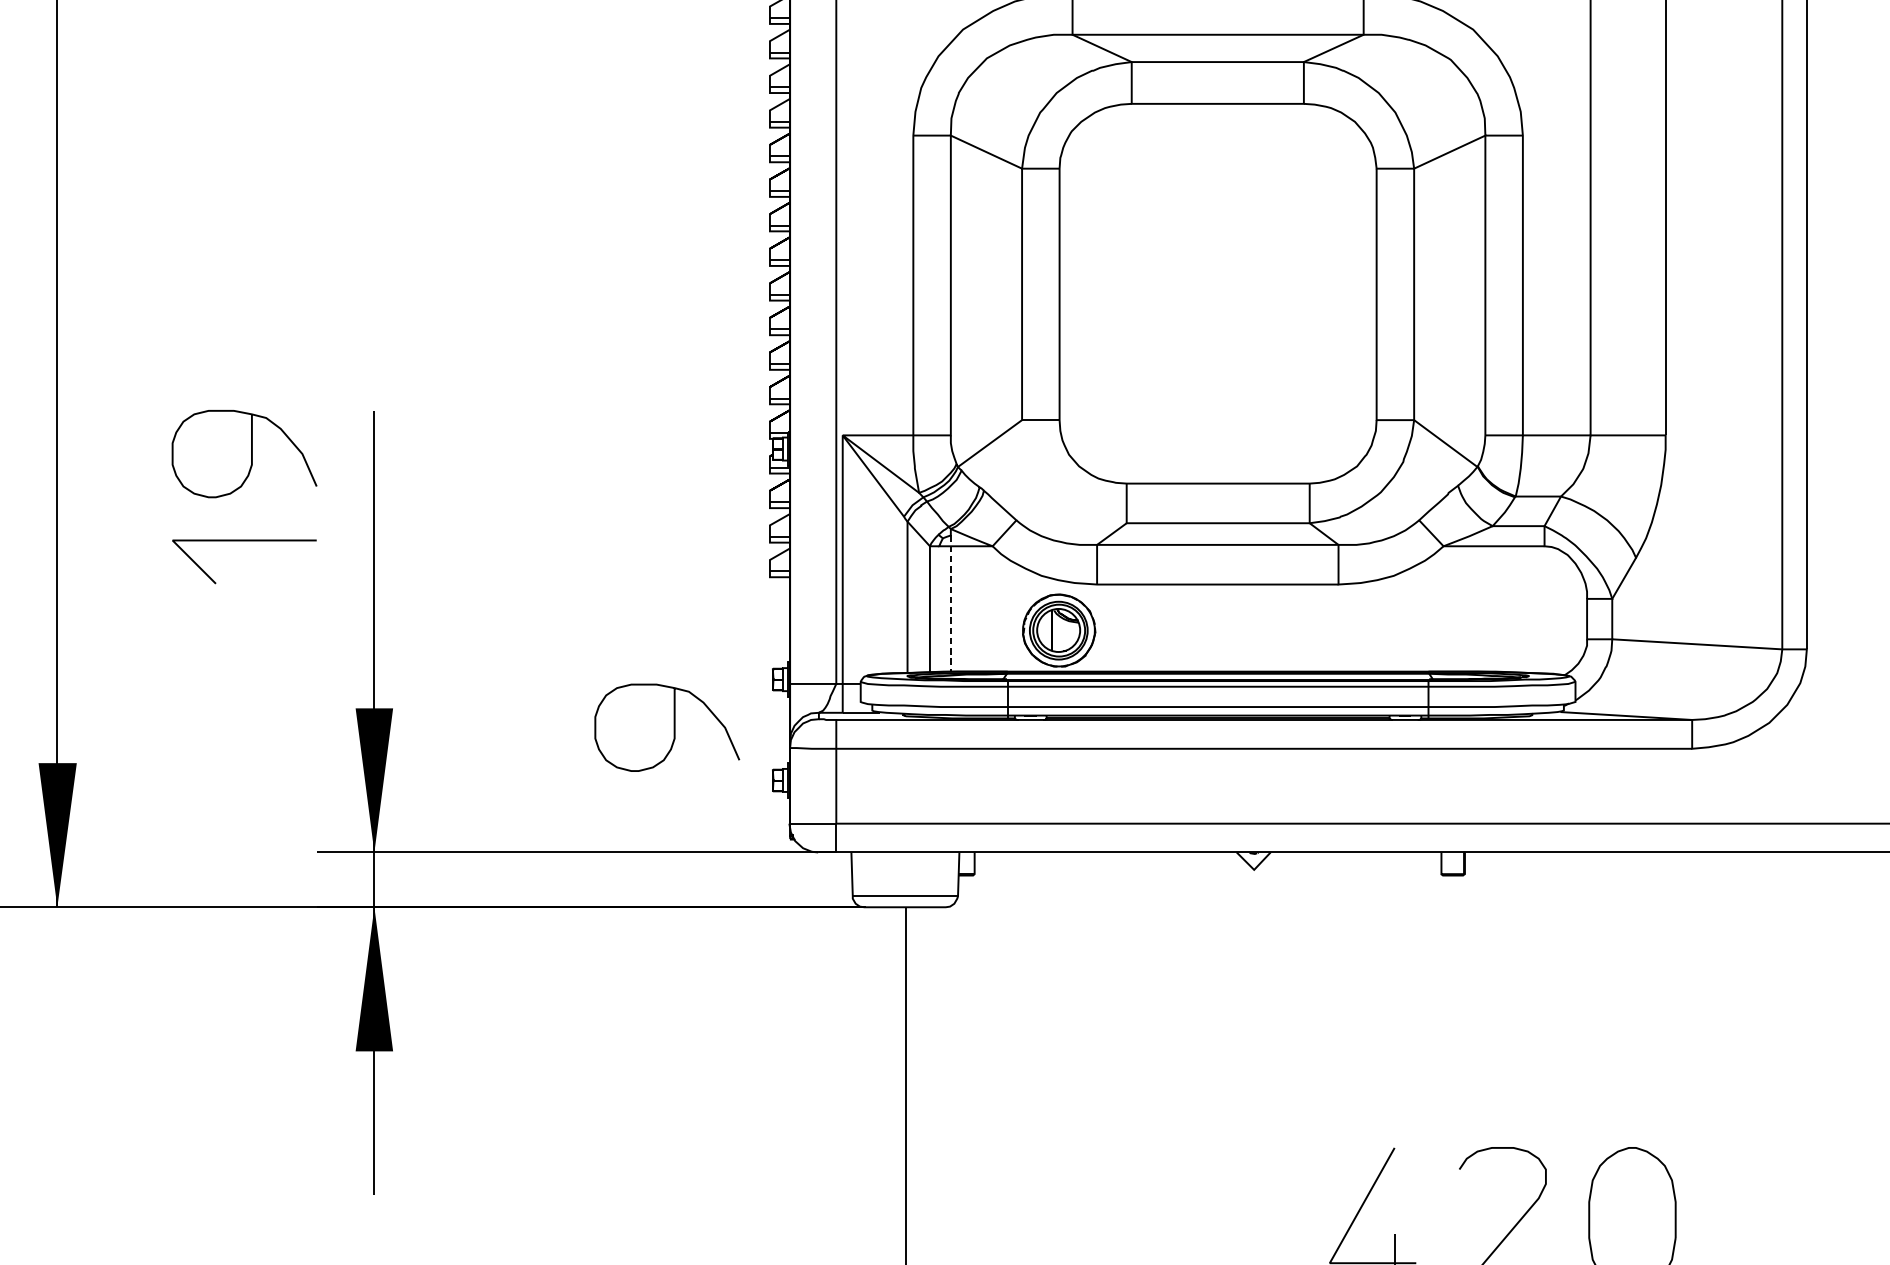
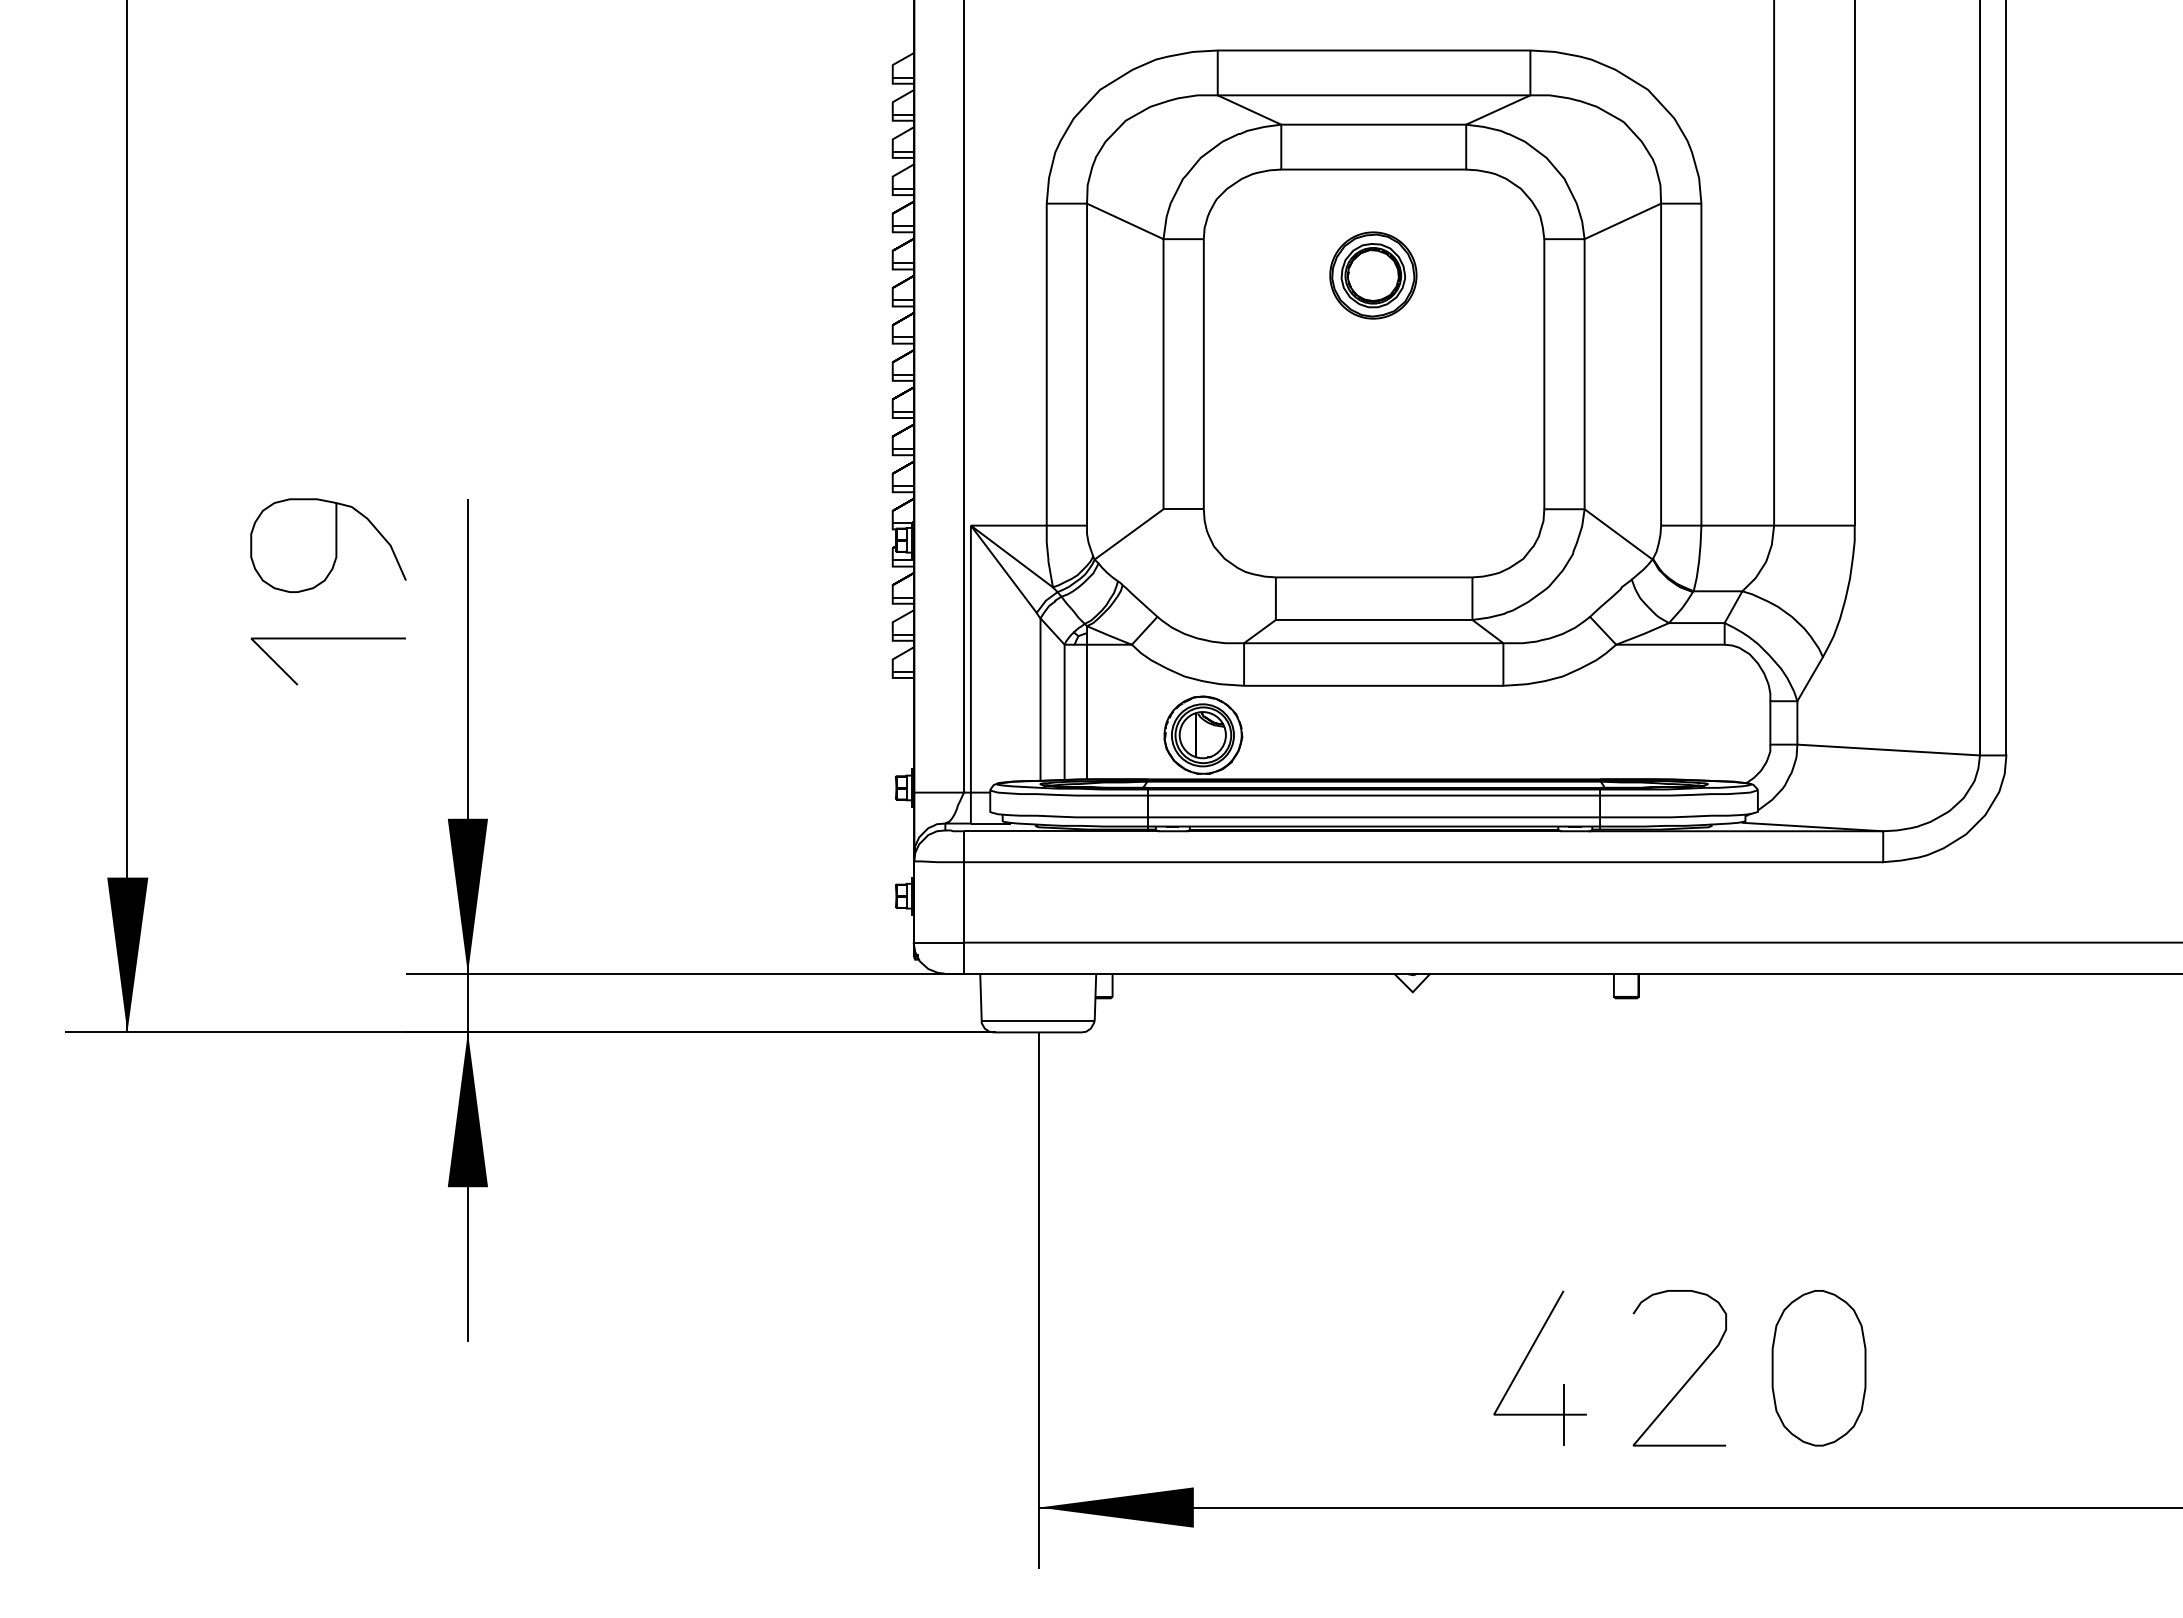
part: (1217, 202) -> (1373, 275), added
line: (951, 602) -> (1087, 705), dashed -> solid
curve: (673, 727) -> (789, 839), removed

